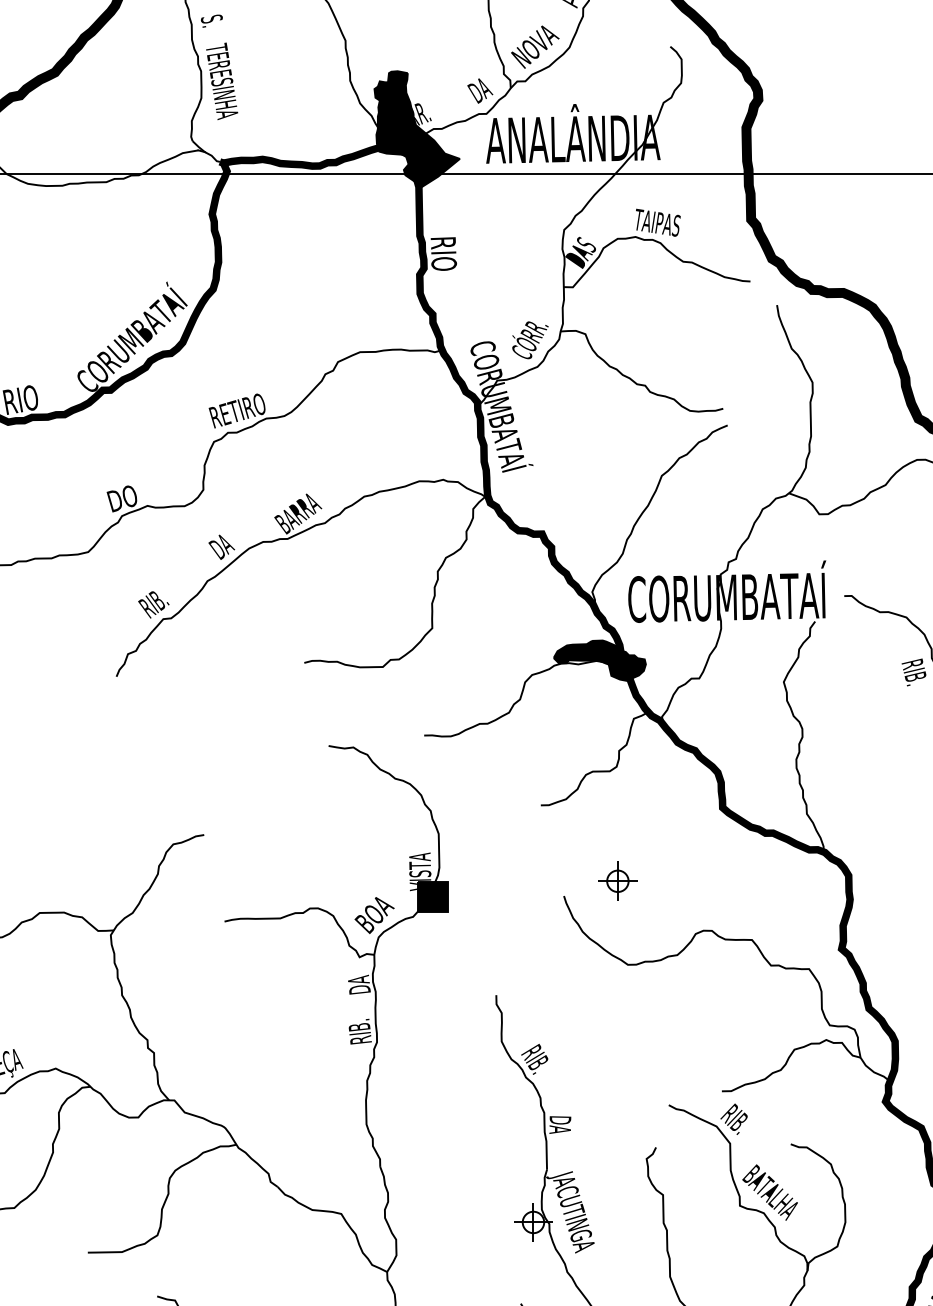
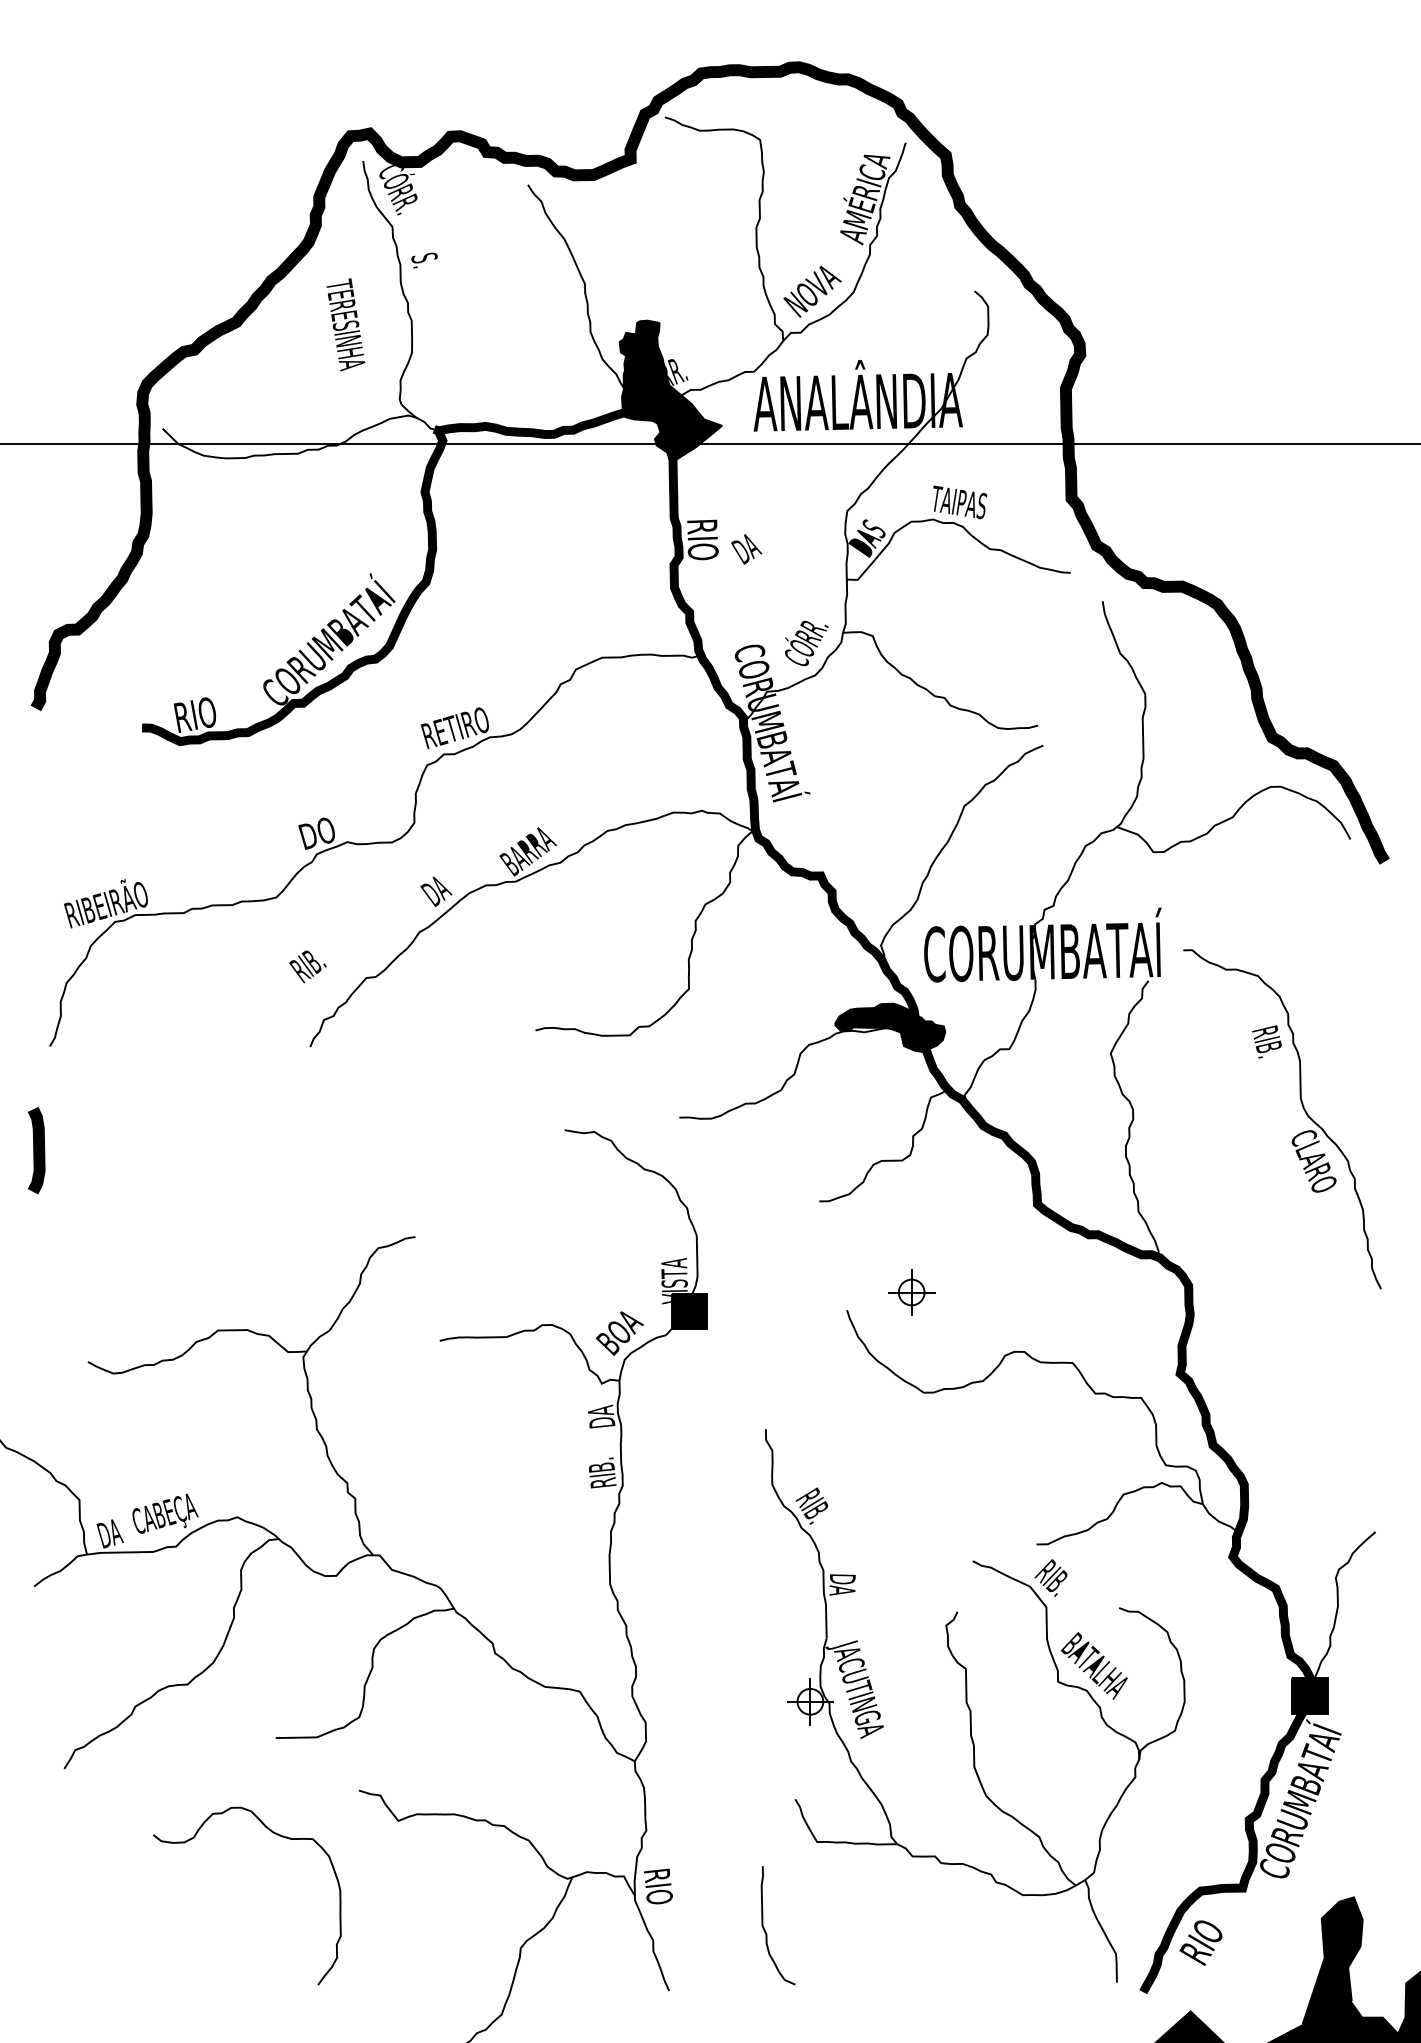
text: (221, 81) -> (345, 324), moved
text: (480, 91) -> (746, 549), moved
text: (153, 604) -> (307, 966), moved

